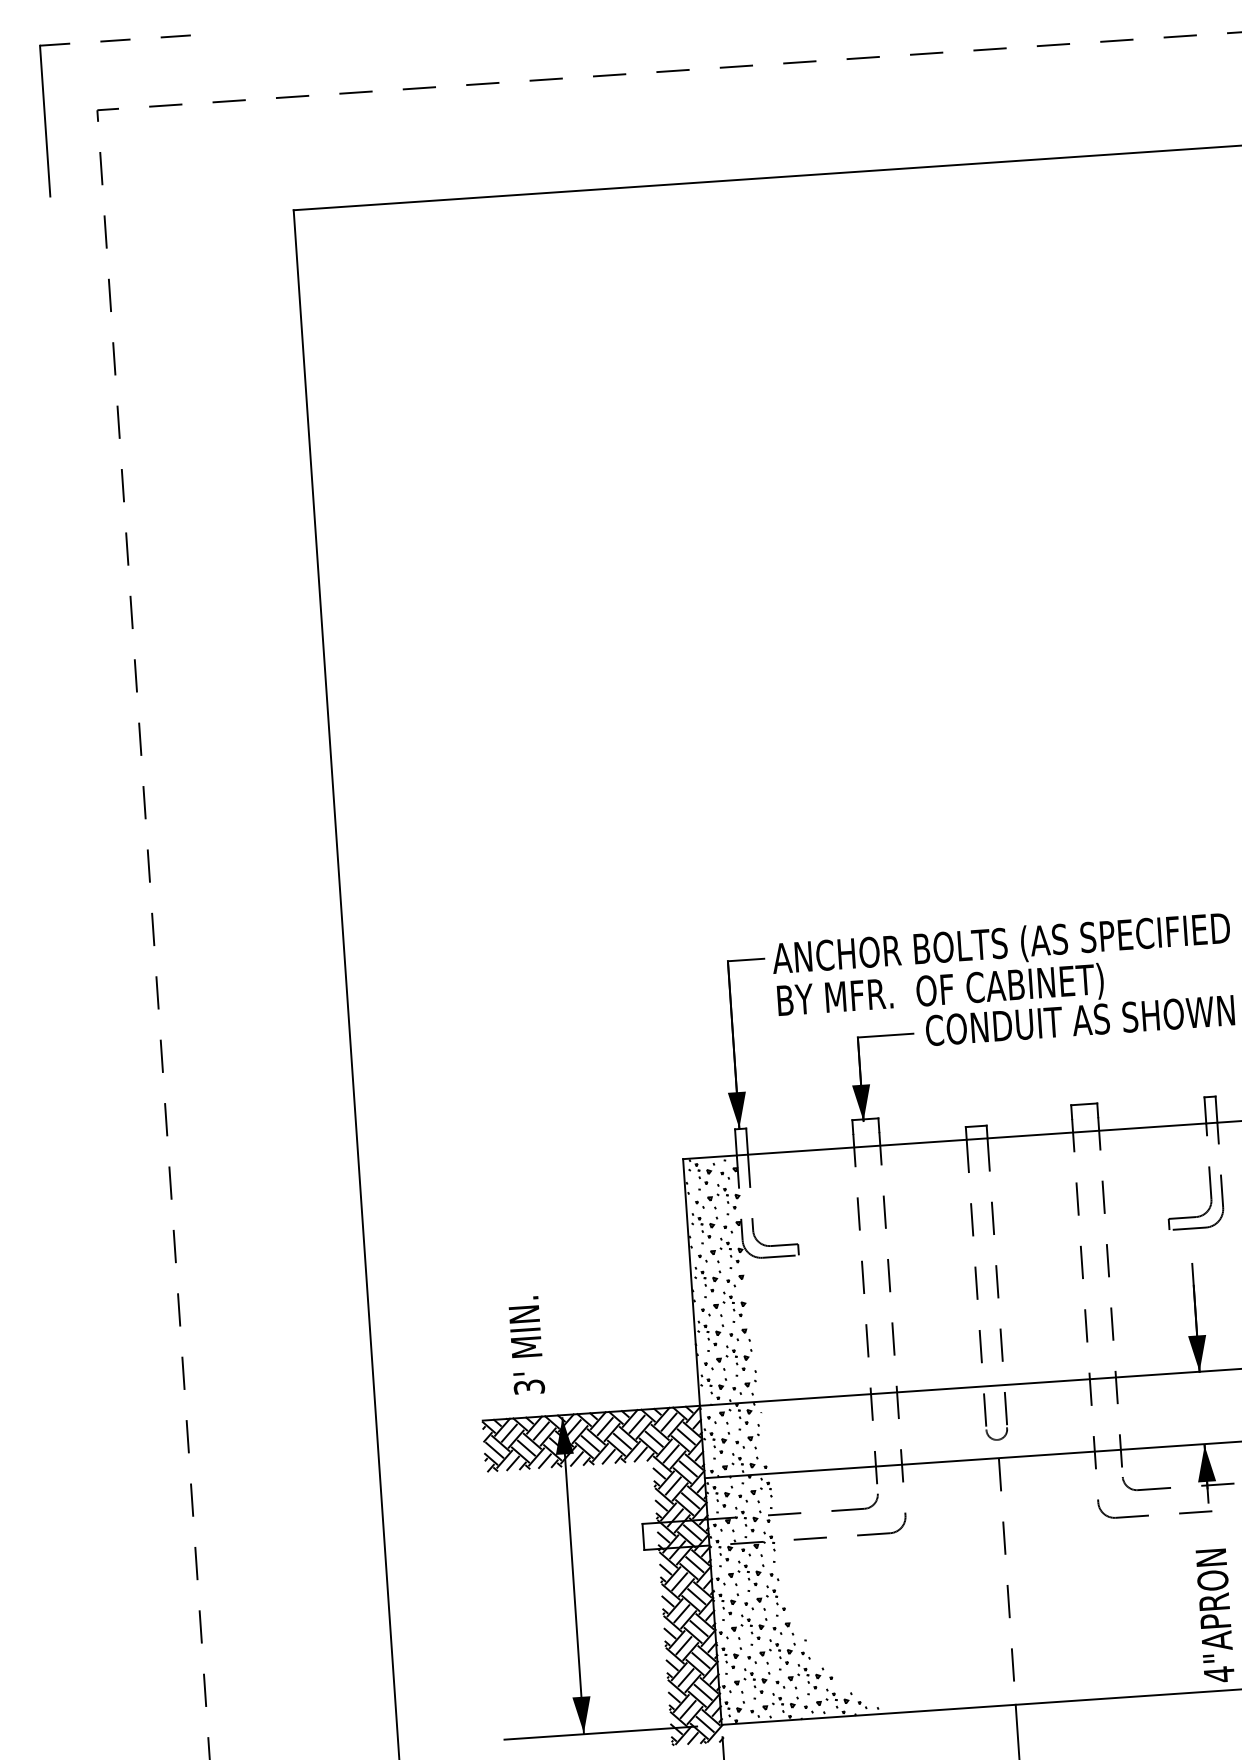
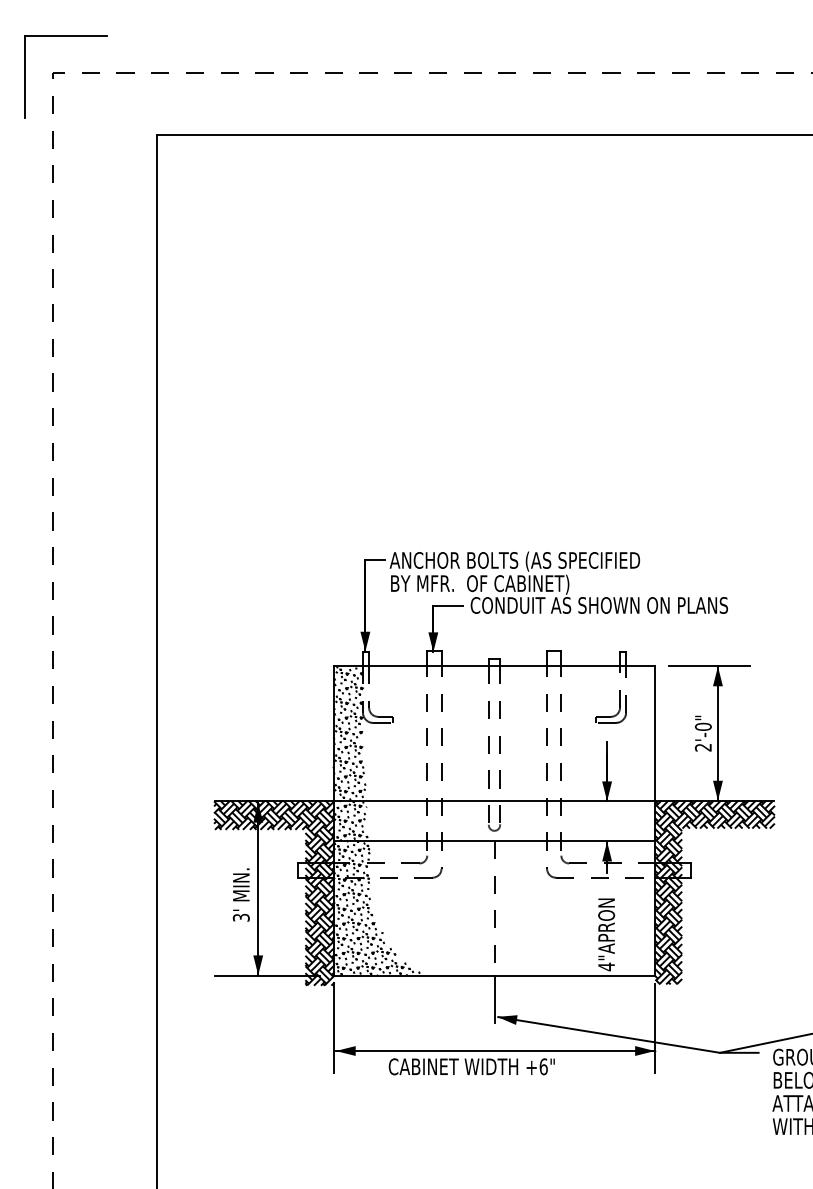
line: (116, 40) -> (66, 35), dashed -> solid
text: (524, 1344) -> (240, 894), moved

